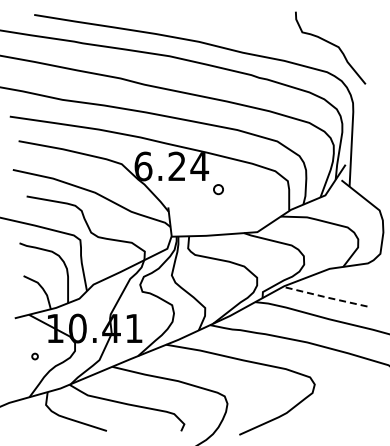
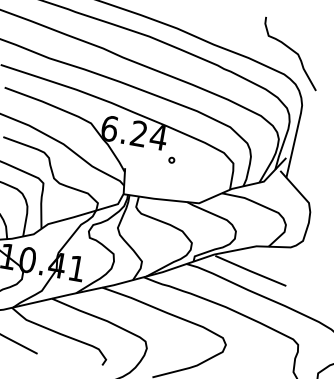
part: (218, 189) -> (171, 160), size x0.62
line: (328, 297) -> (251, 271), dashed -> solid

